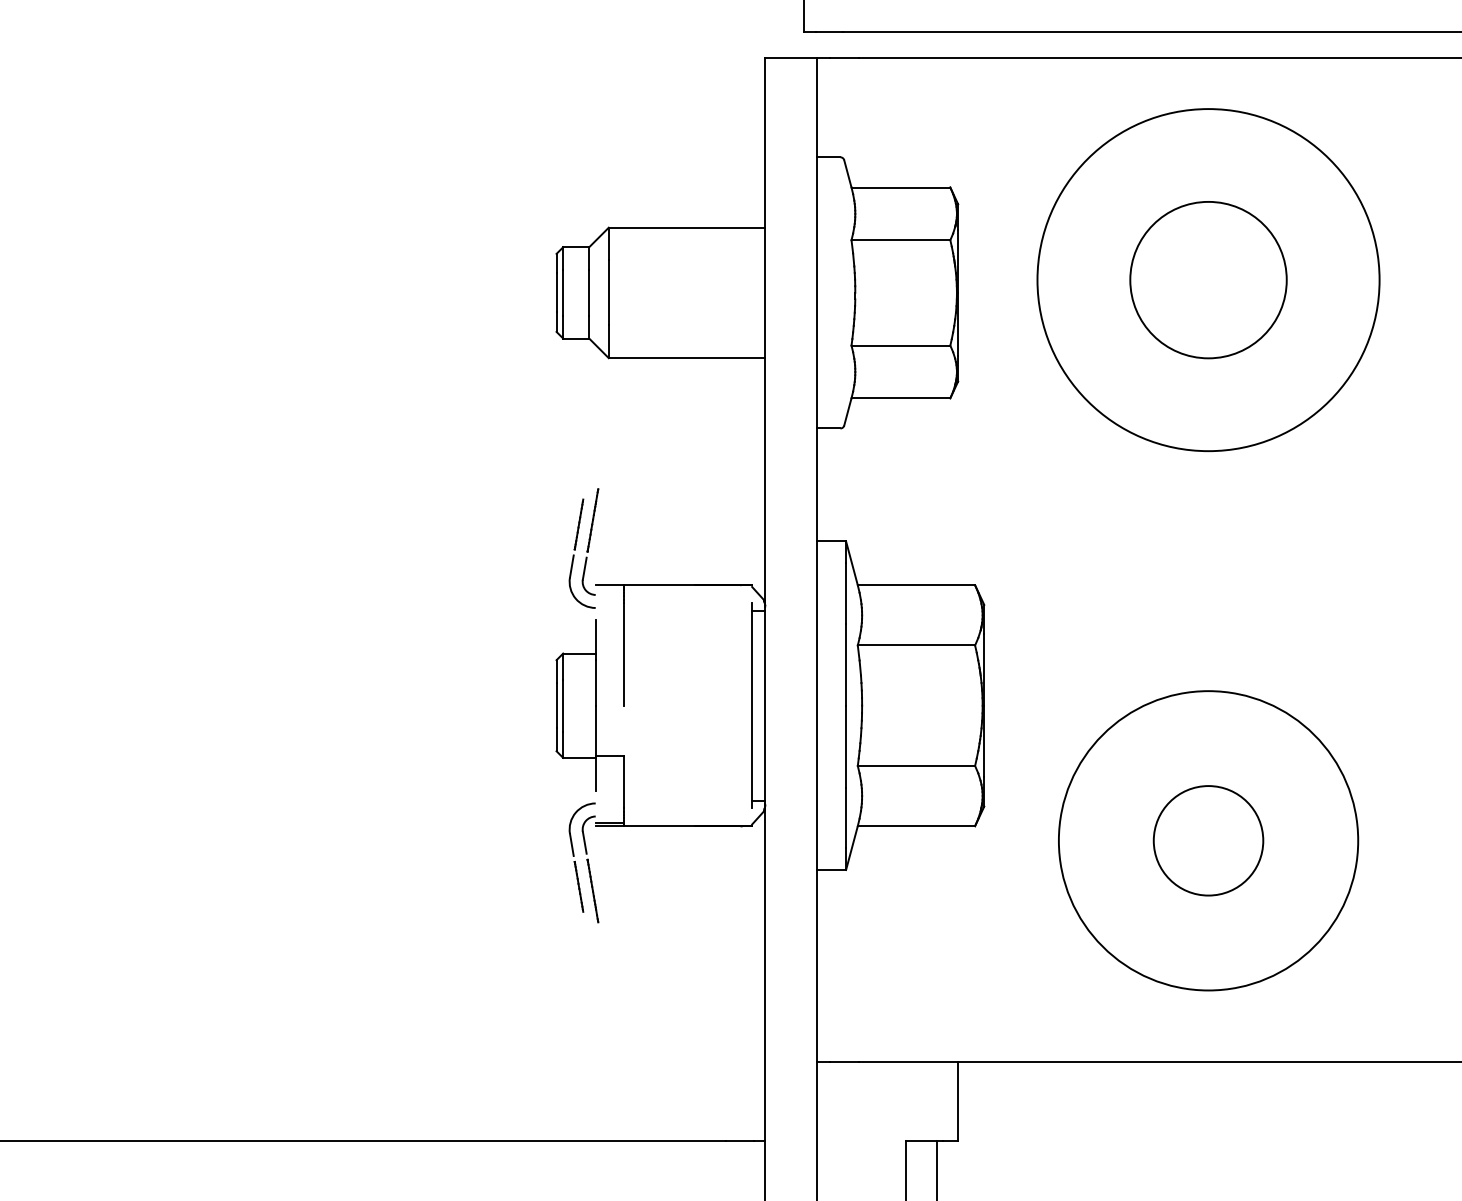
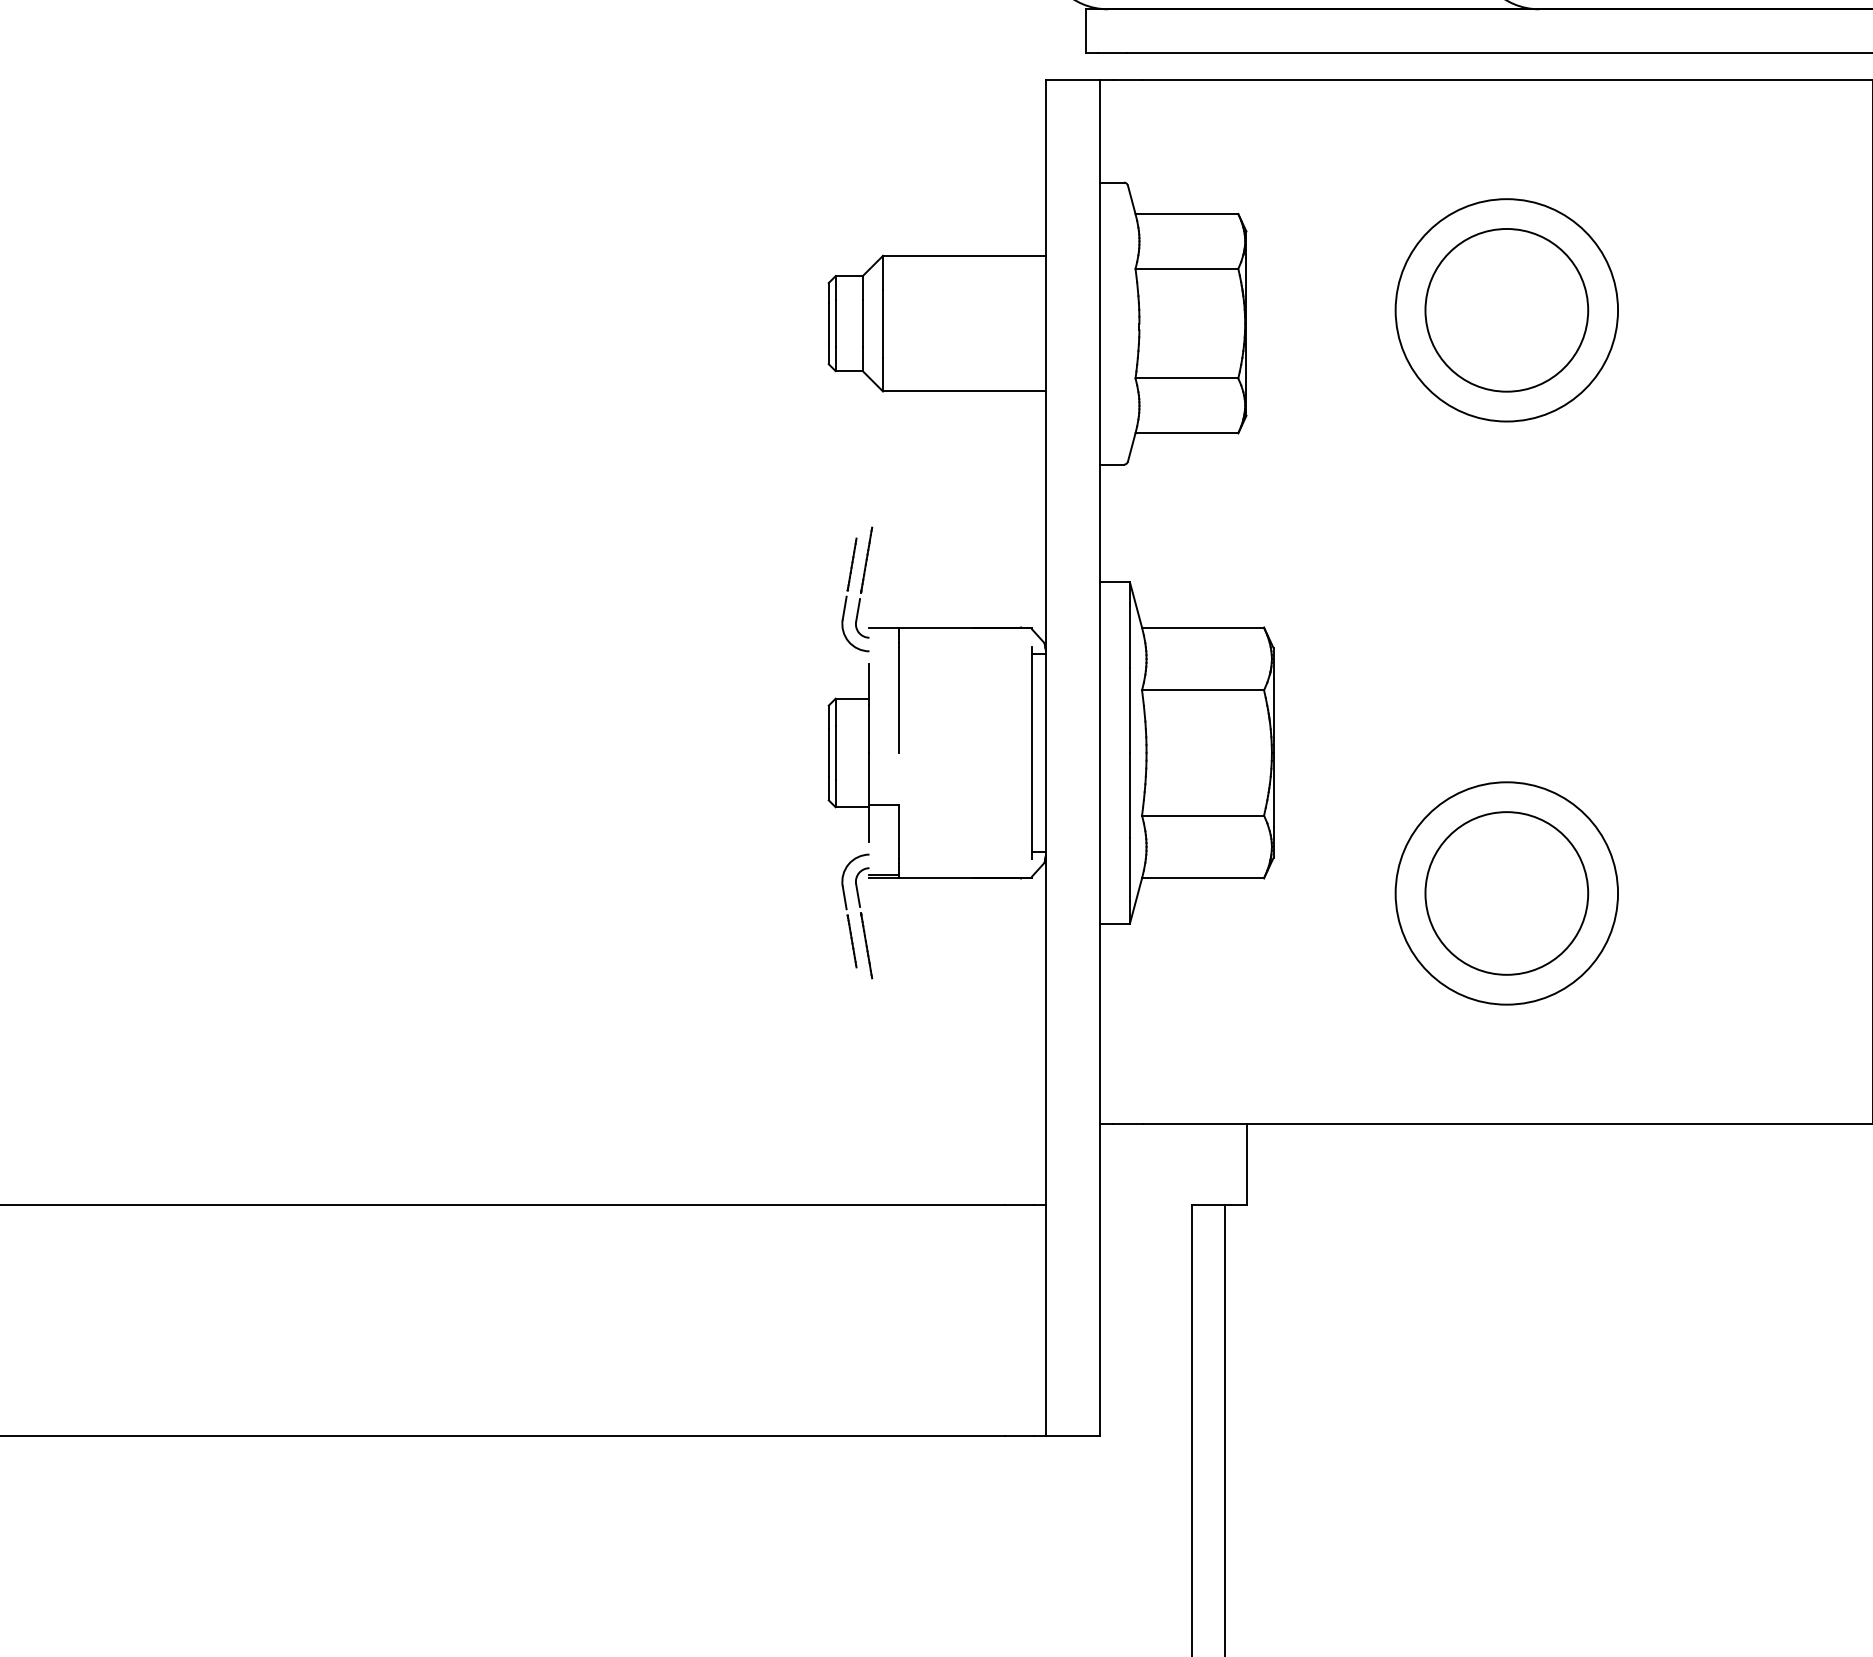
circle: (1208, 280) -> (1506, 310), size x0.62
circle: (1208, 840) -> (1506, 893), size x0.71
circle: (1208, 840) -> (1506, 893), size x1.43

